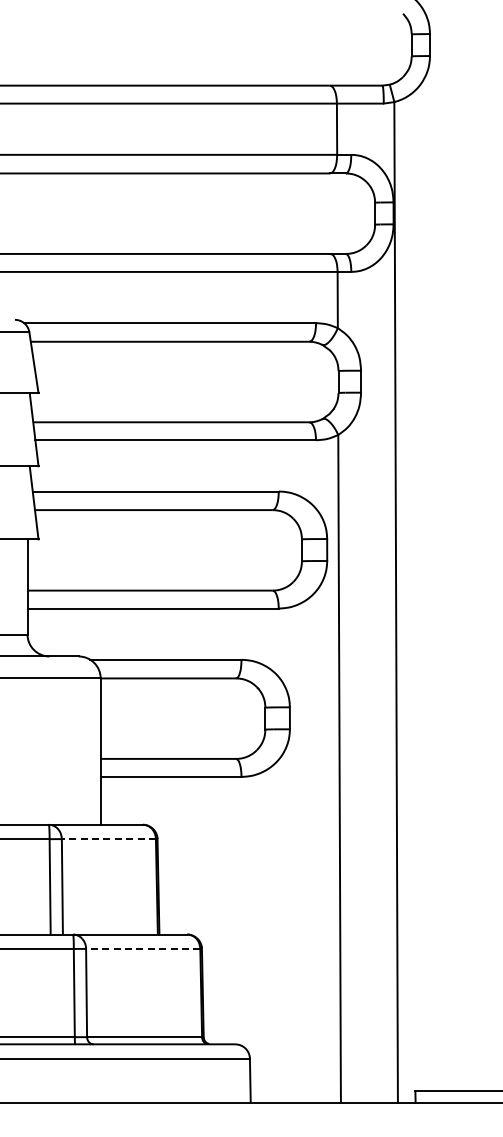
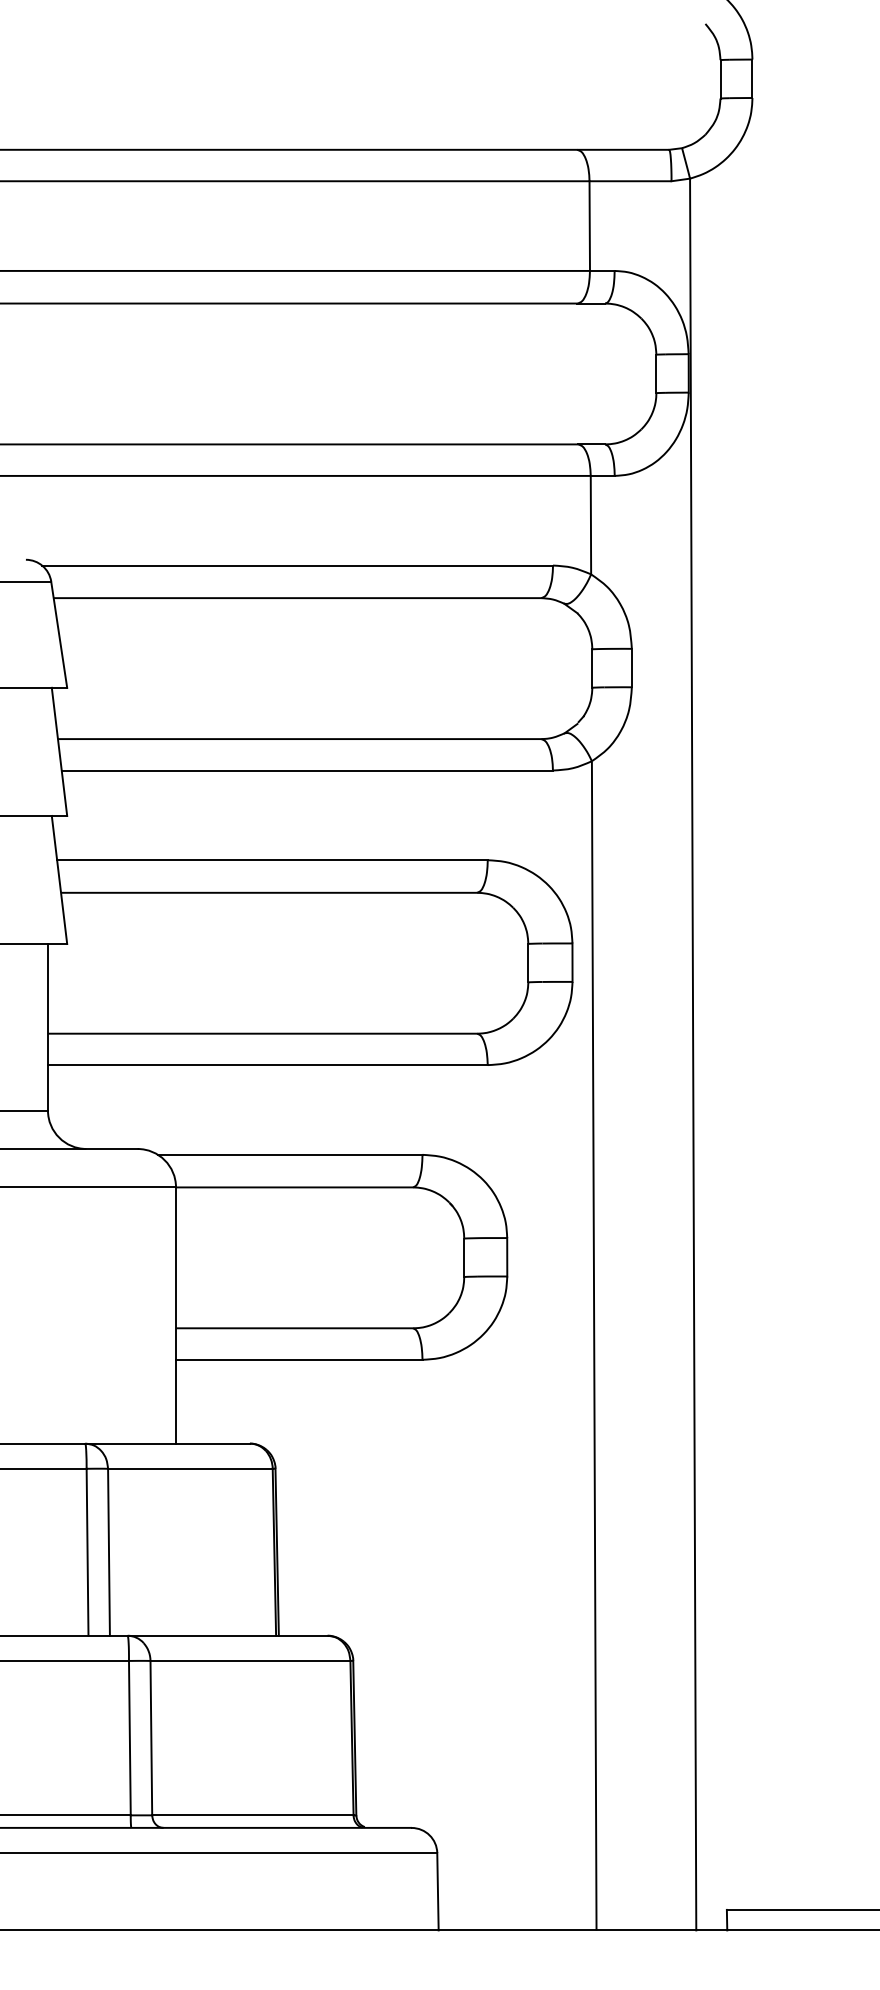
line: (108, 839) -> (189, 1469), dashed -> solid
line: (142, 948) -> (249, 1660), dashed -> solid

